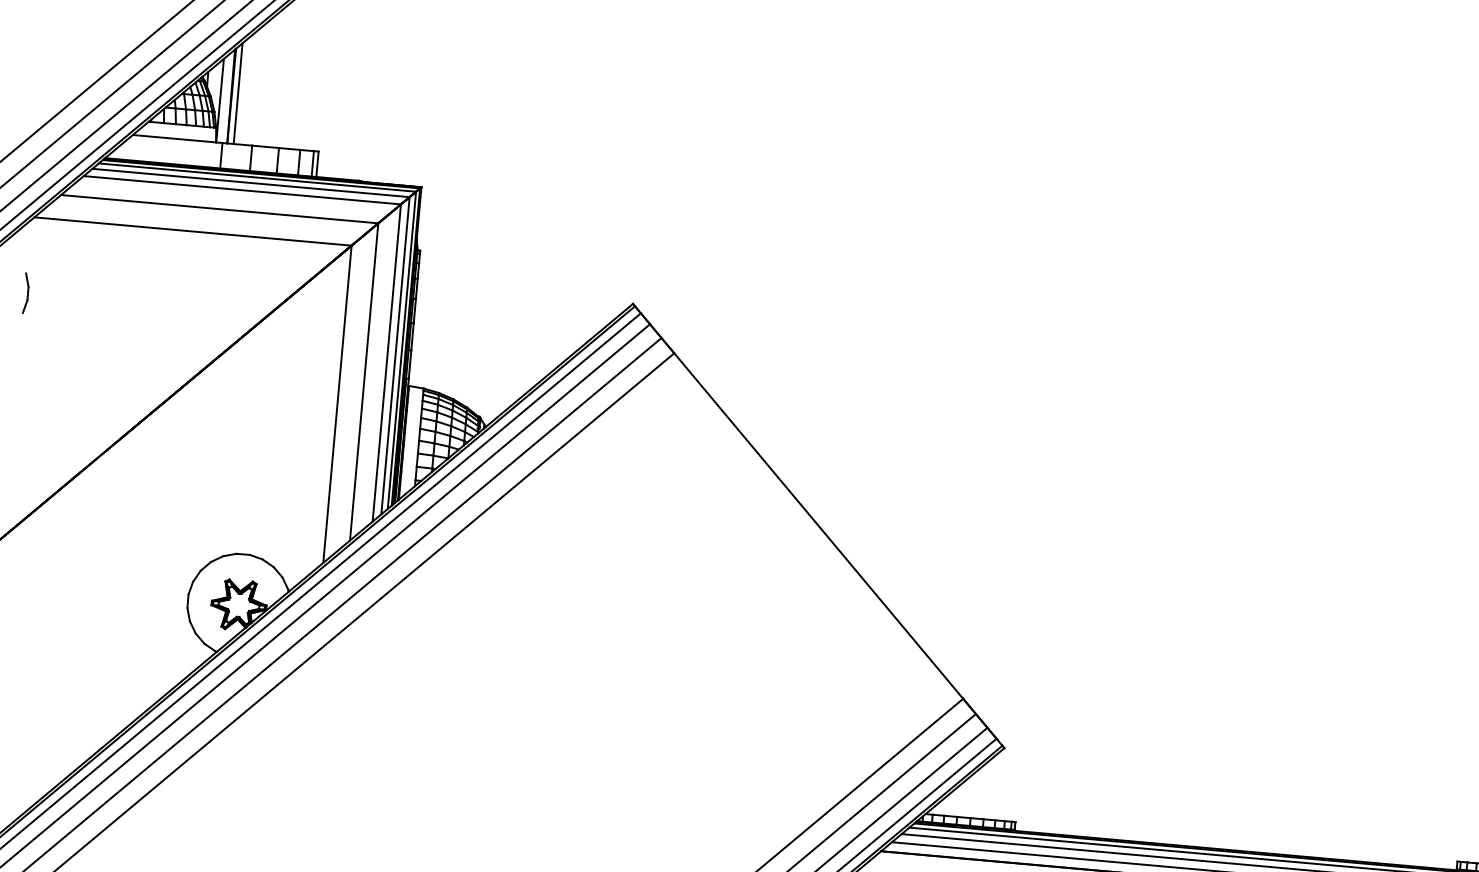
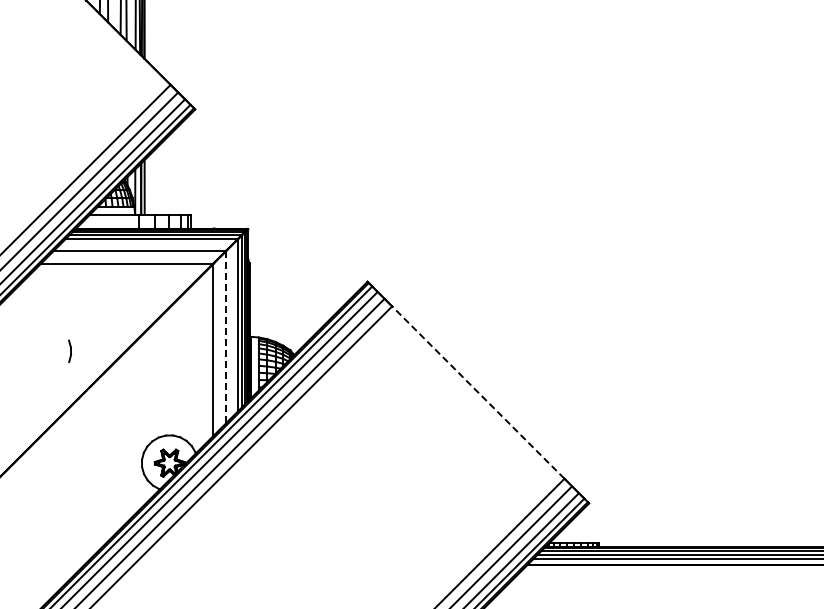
part: (25, 291) -> (69, 350), moved
line: (364, 381) -> (226, 336), solid -> dashed
line: (819, 525) -> (478, 392), solid -> dashed

